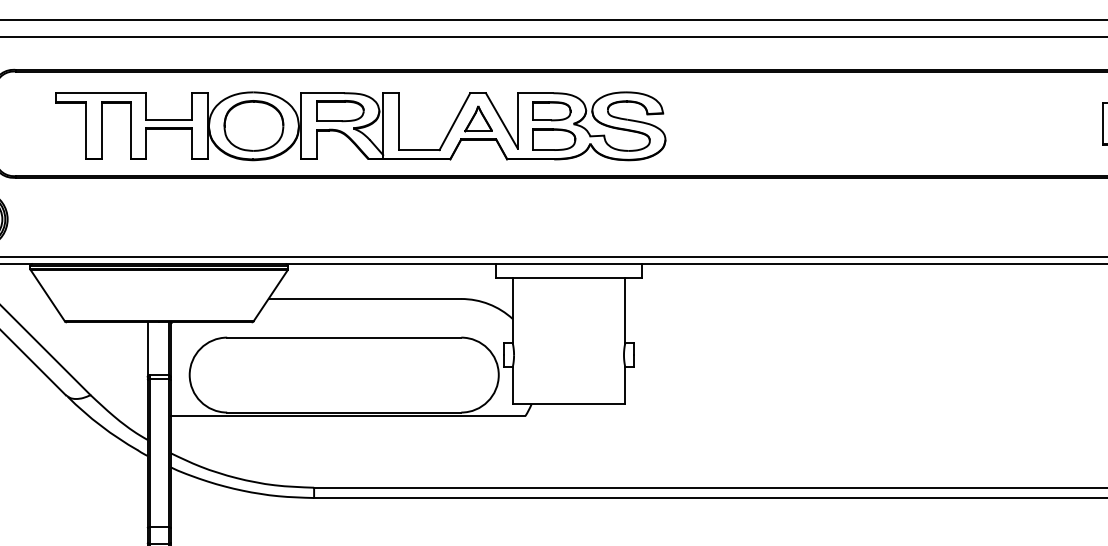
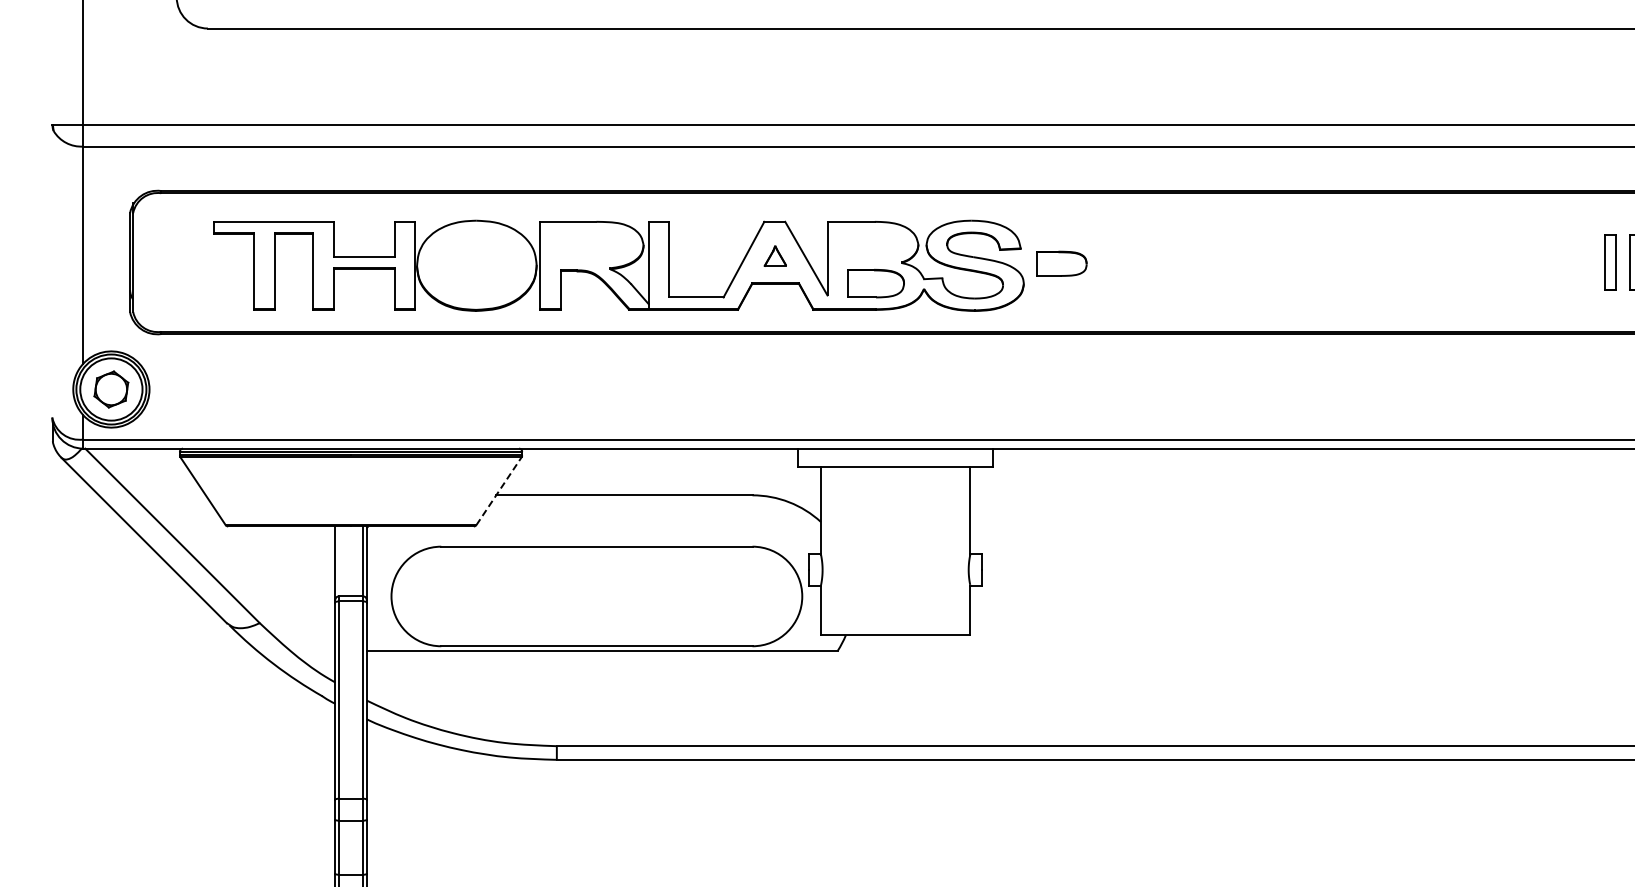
part: (340, 111) -> (591, 245), removed
part: (551, 111) -> (1061, 263), moved
part: (478, 118) -> (775, 255), size x0.6
part: (253, 126) -> (476, 265), removed
line: (270, 296) -> (499, 491), solid -> dashed

